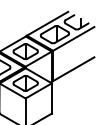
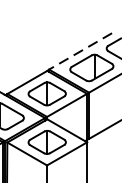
line: (47, 23) -> (80, 50), solid -> dashed

